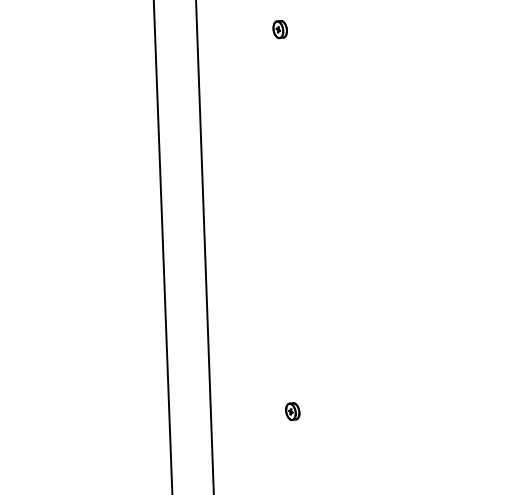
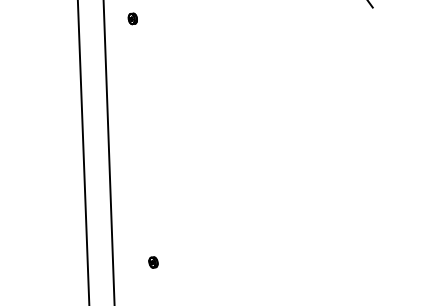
part: (279, 28) -> (132, 18), moved
part: (292, 411) -> (153, 262), moved

